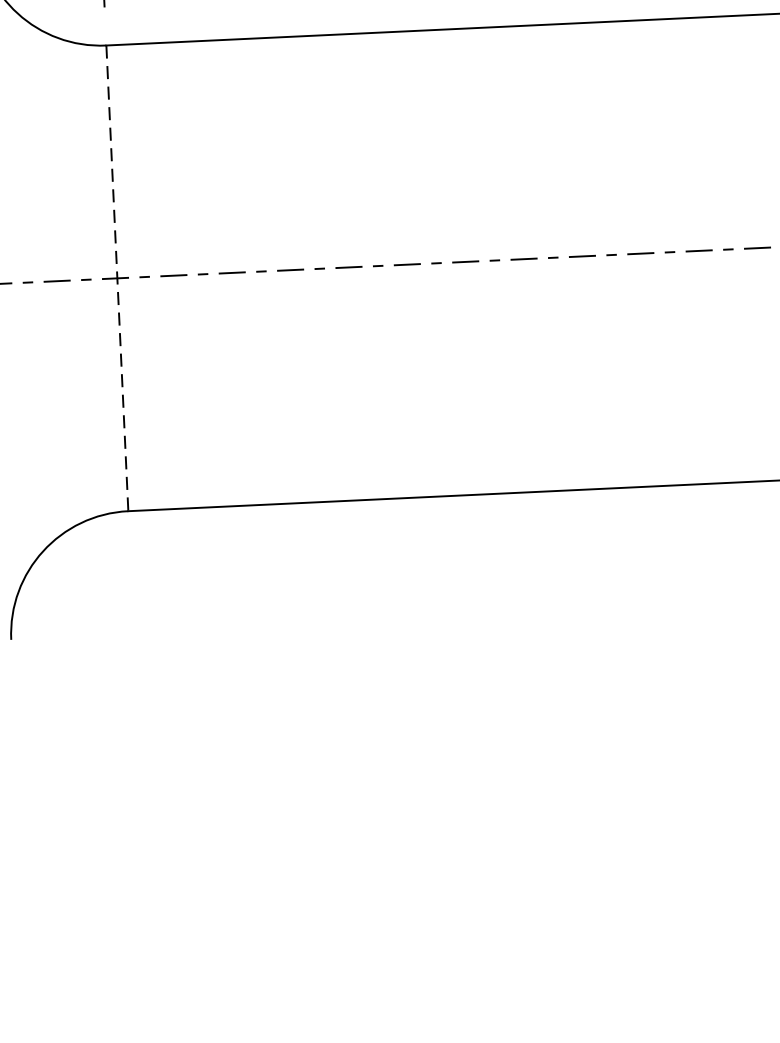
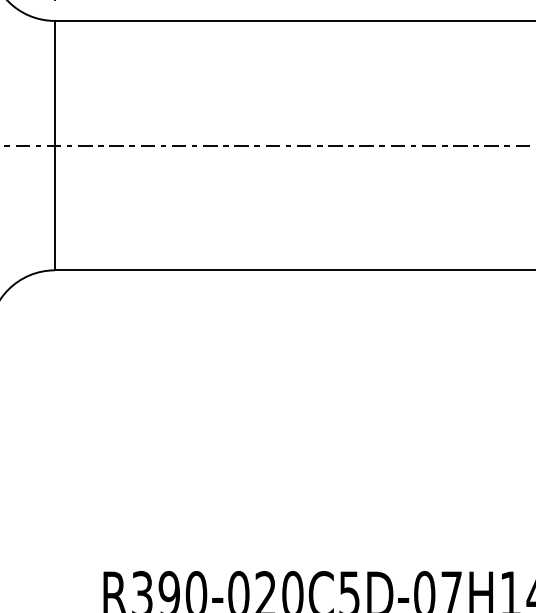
line: (118, 278) -> (55, 145), dashed -> solid

